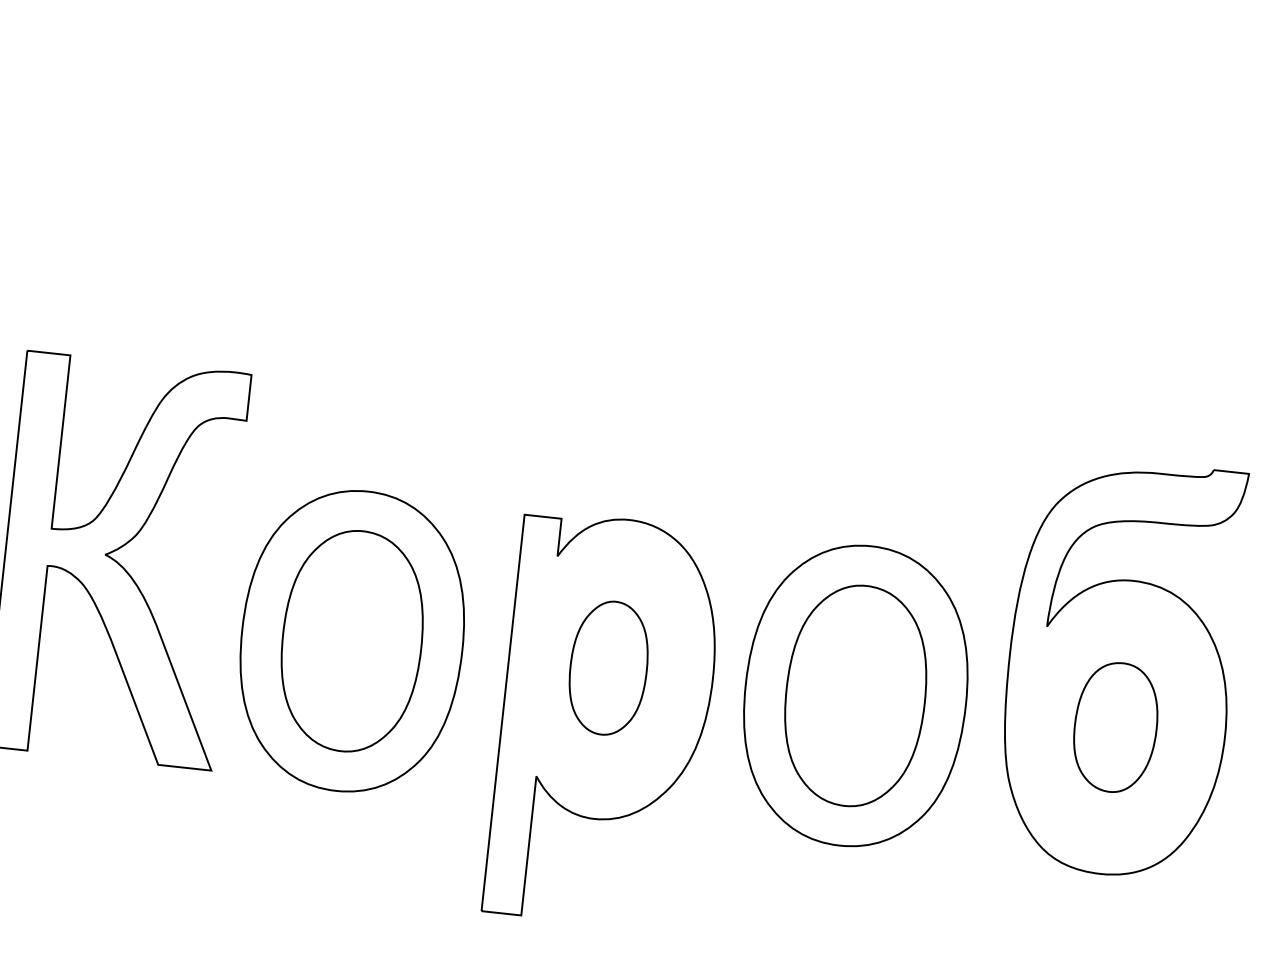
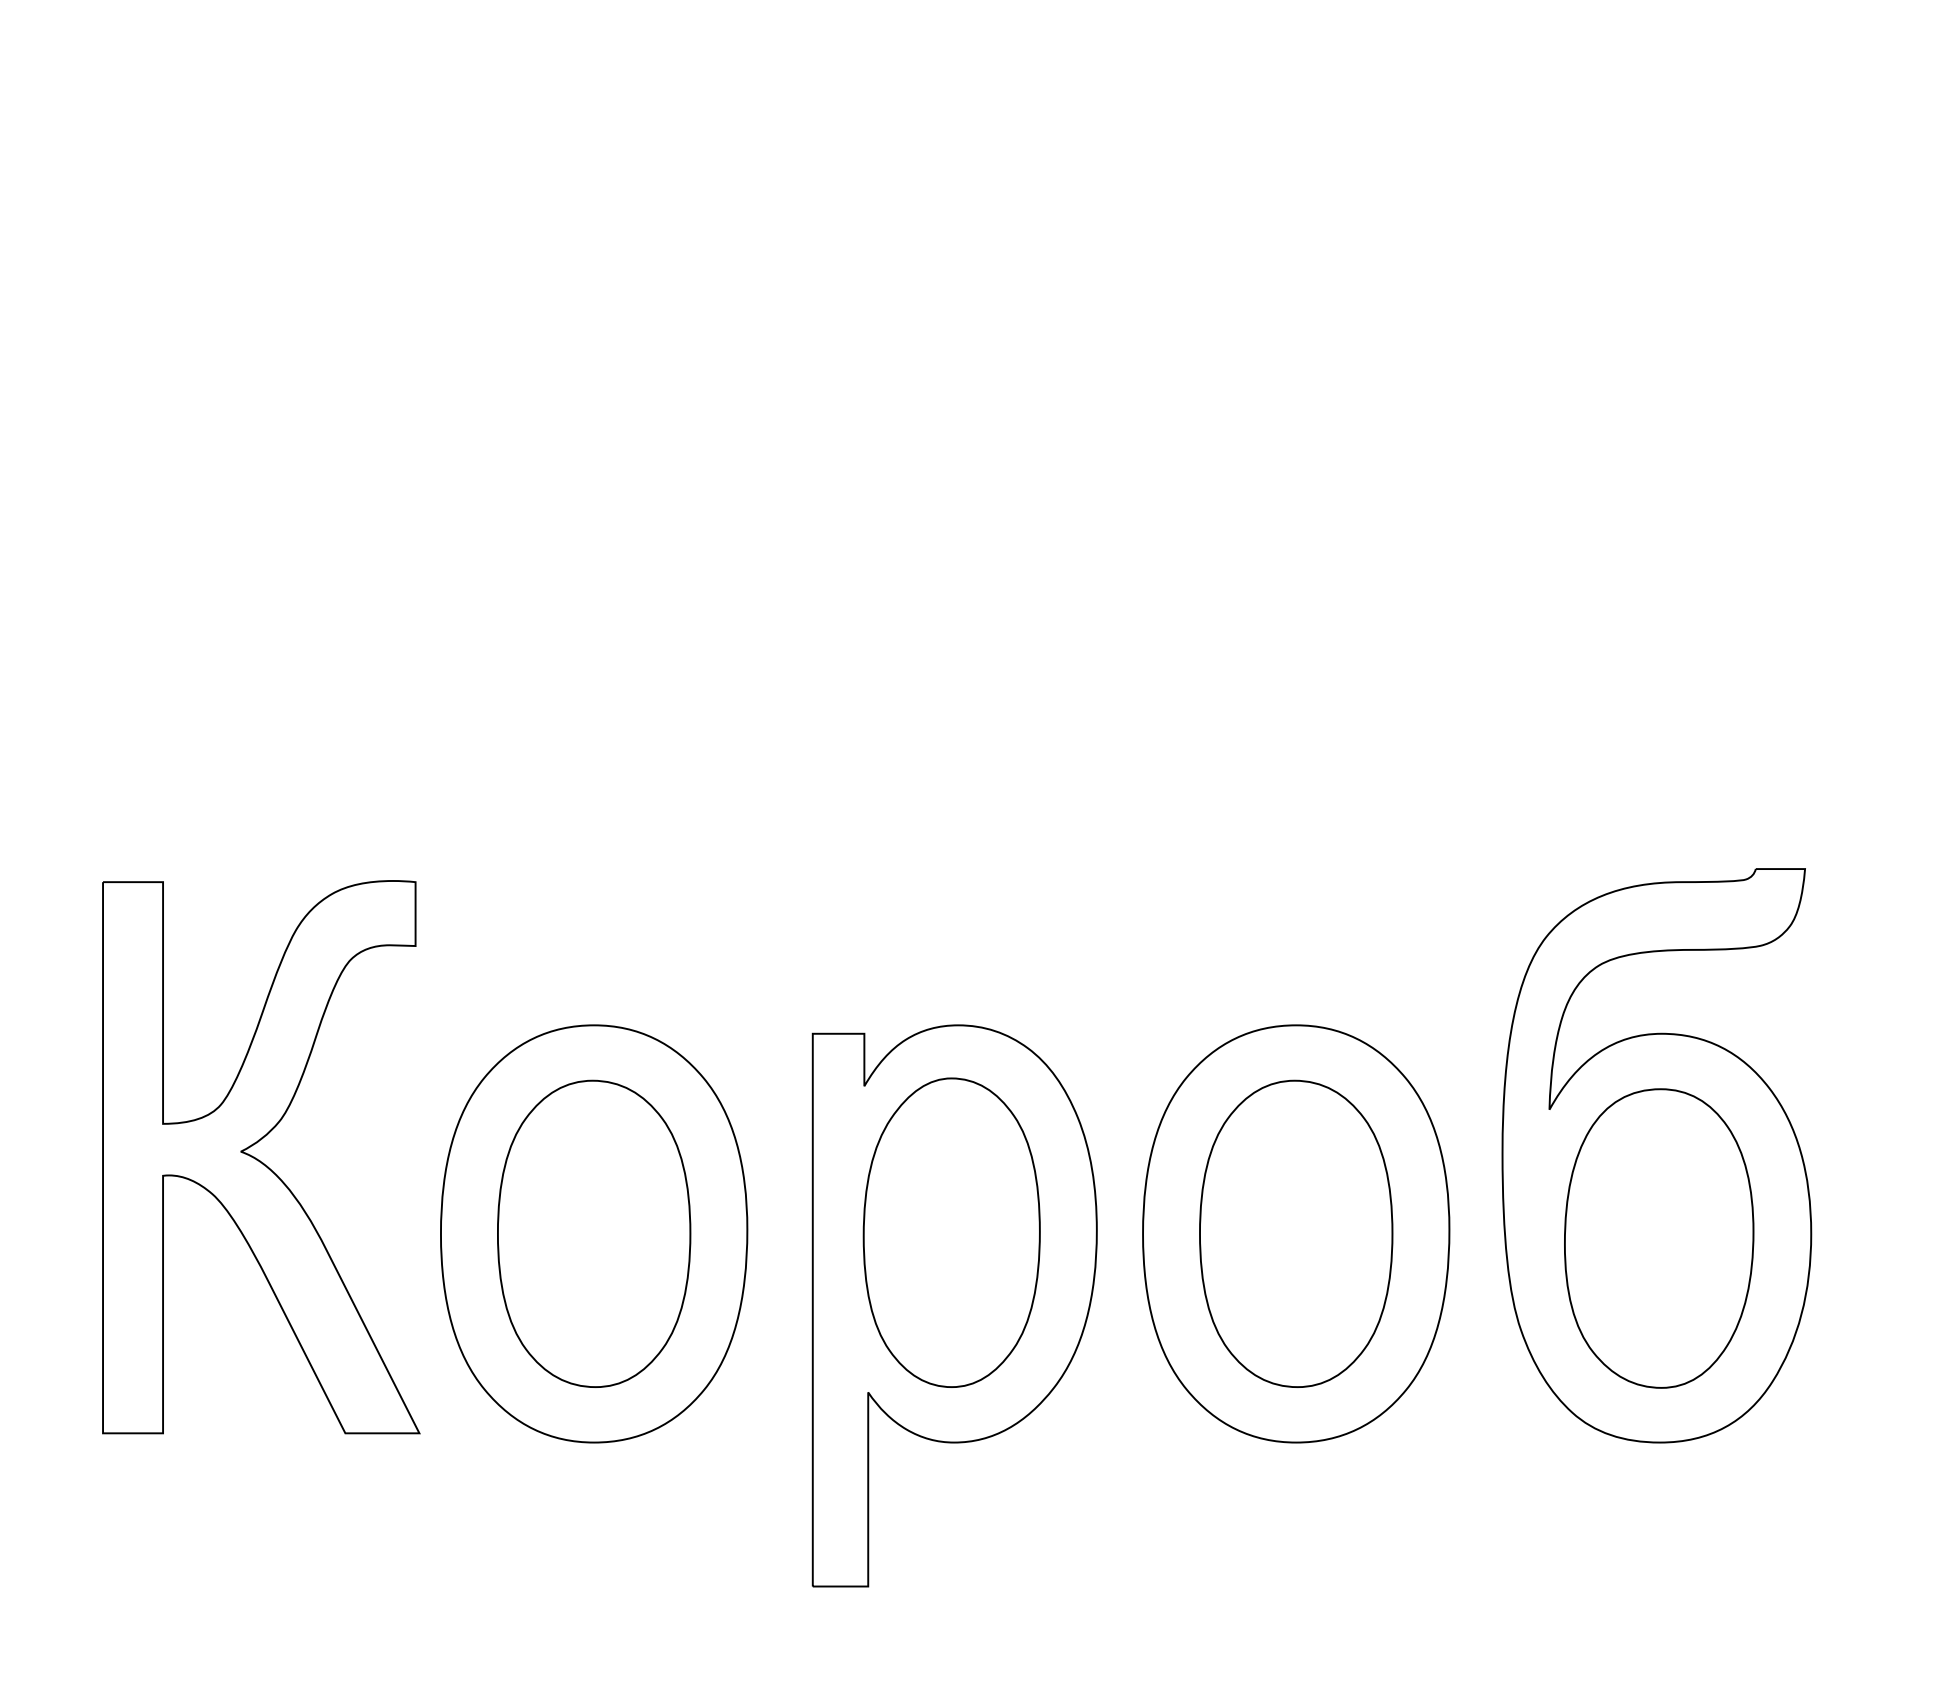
part: (608, 668) -> (951, 1232), size x1.67
part: (1115, 727) -> (1659, 1238), size x1.67

